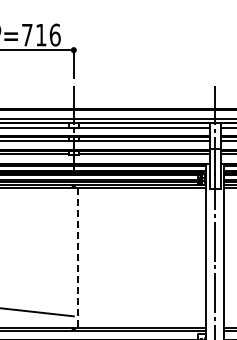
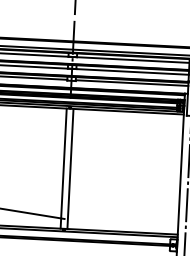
line: (69, 257) -> (63, 168), added
line: (77, 257) -> (70, 168), dashed -> solid

